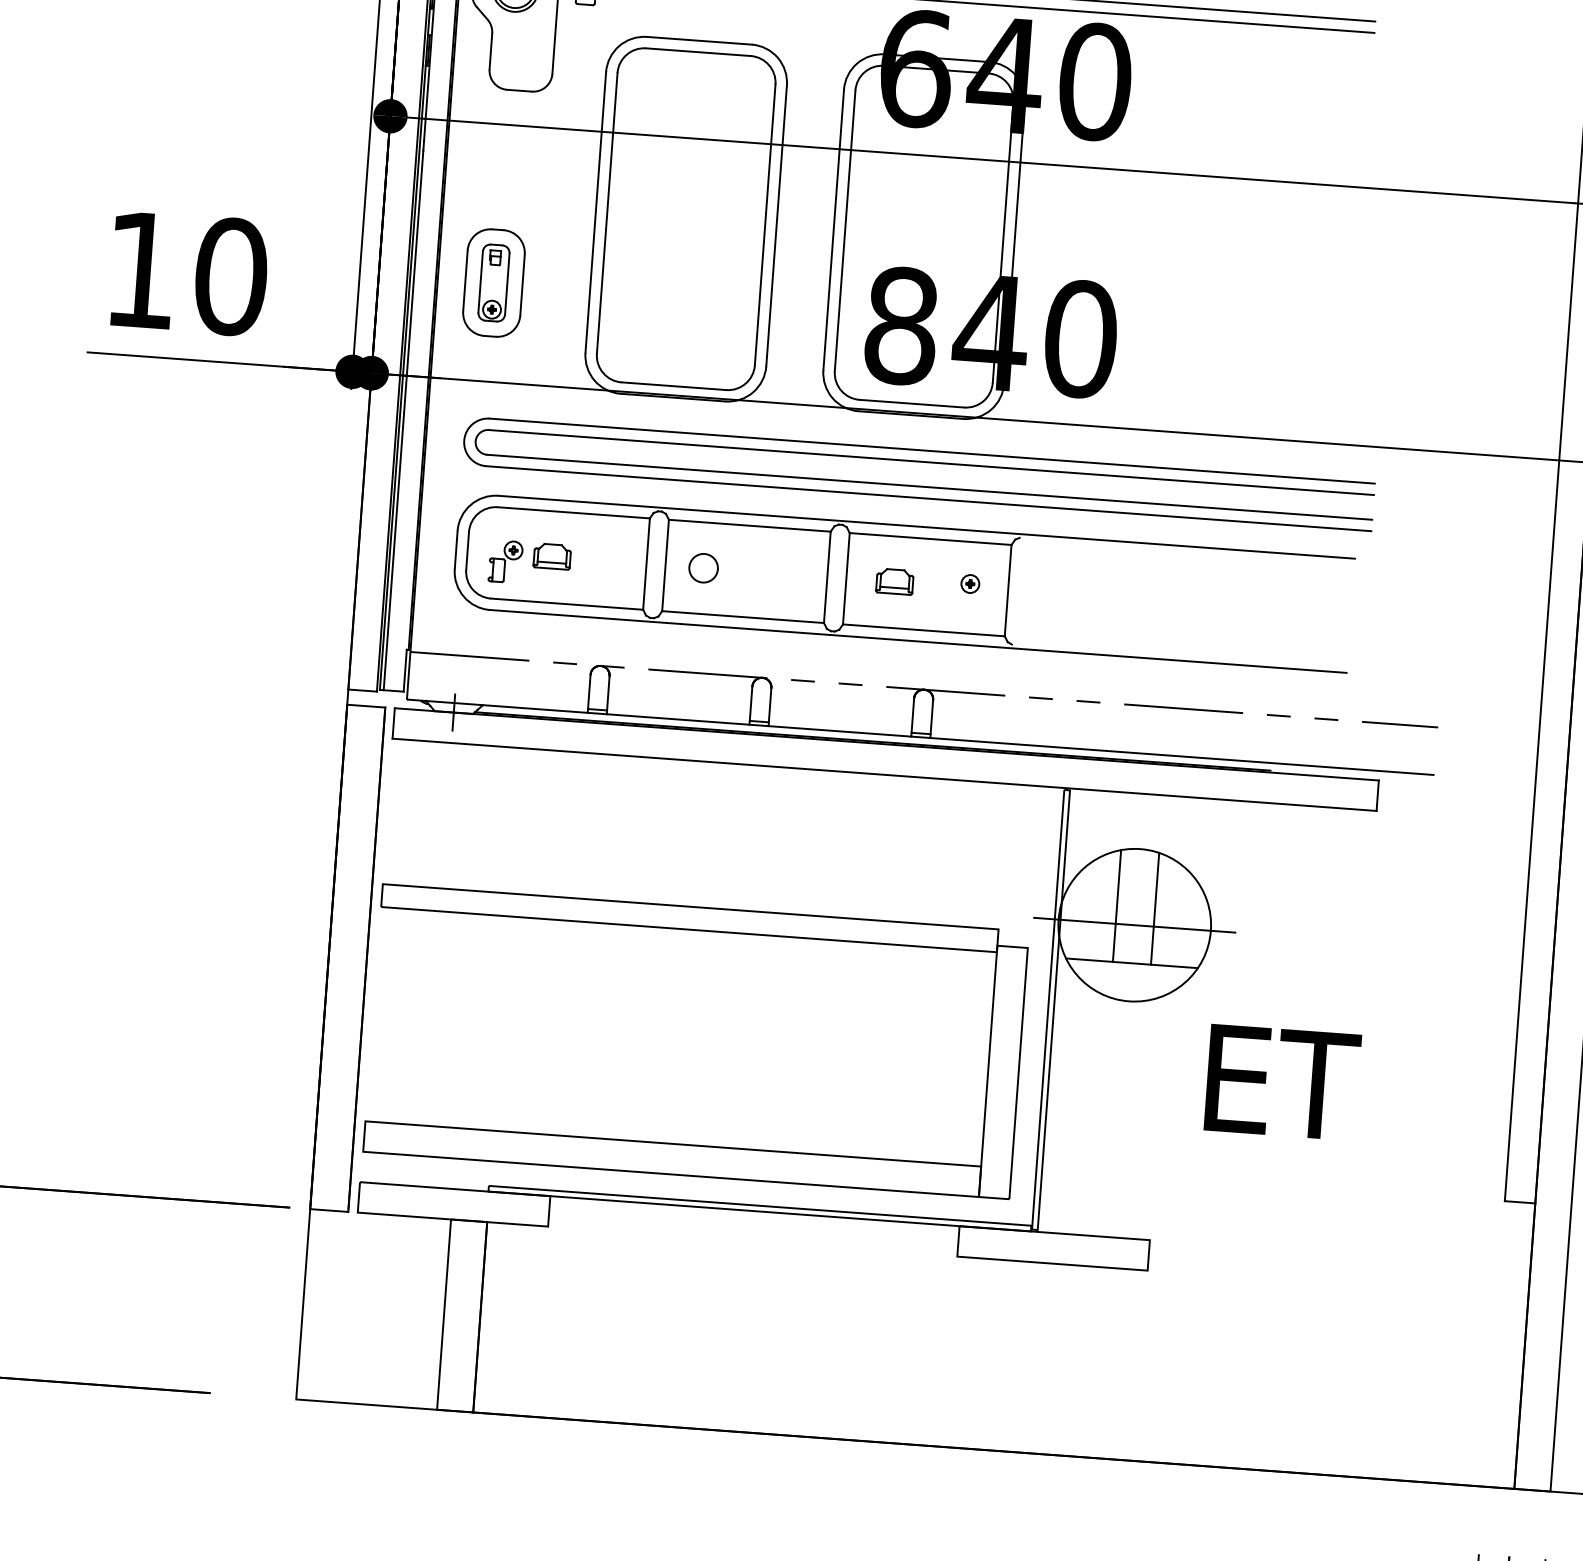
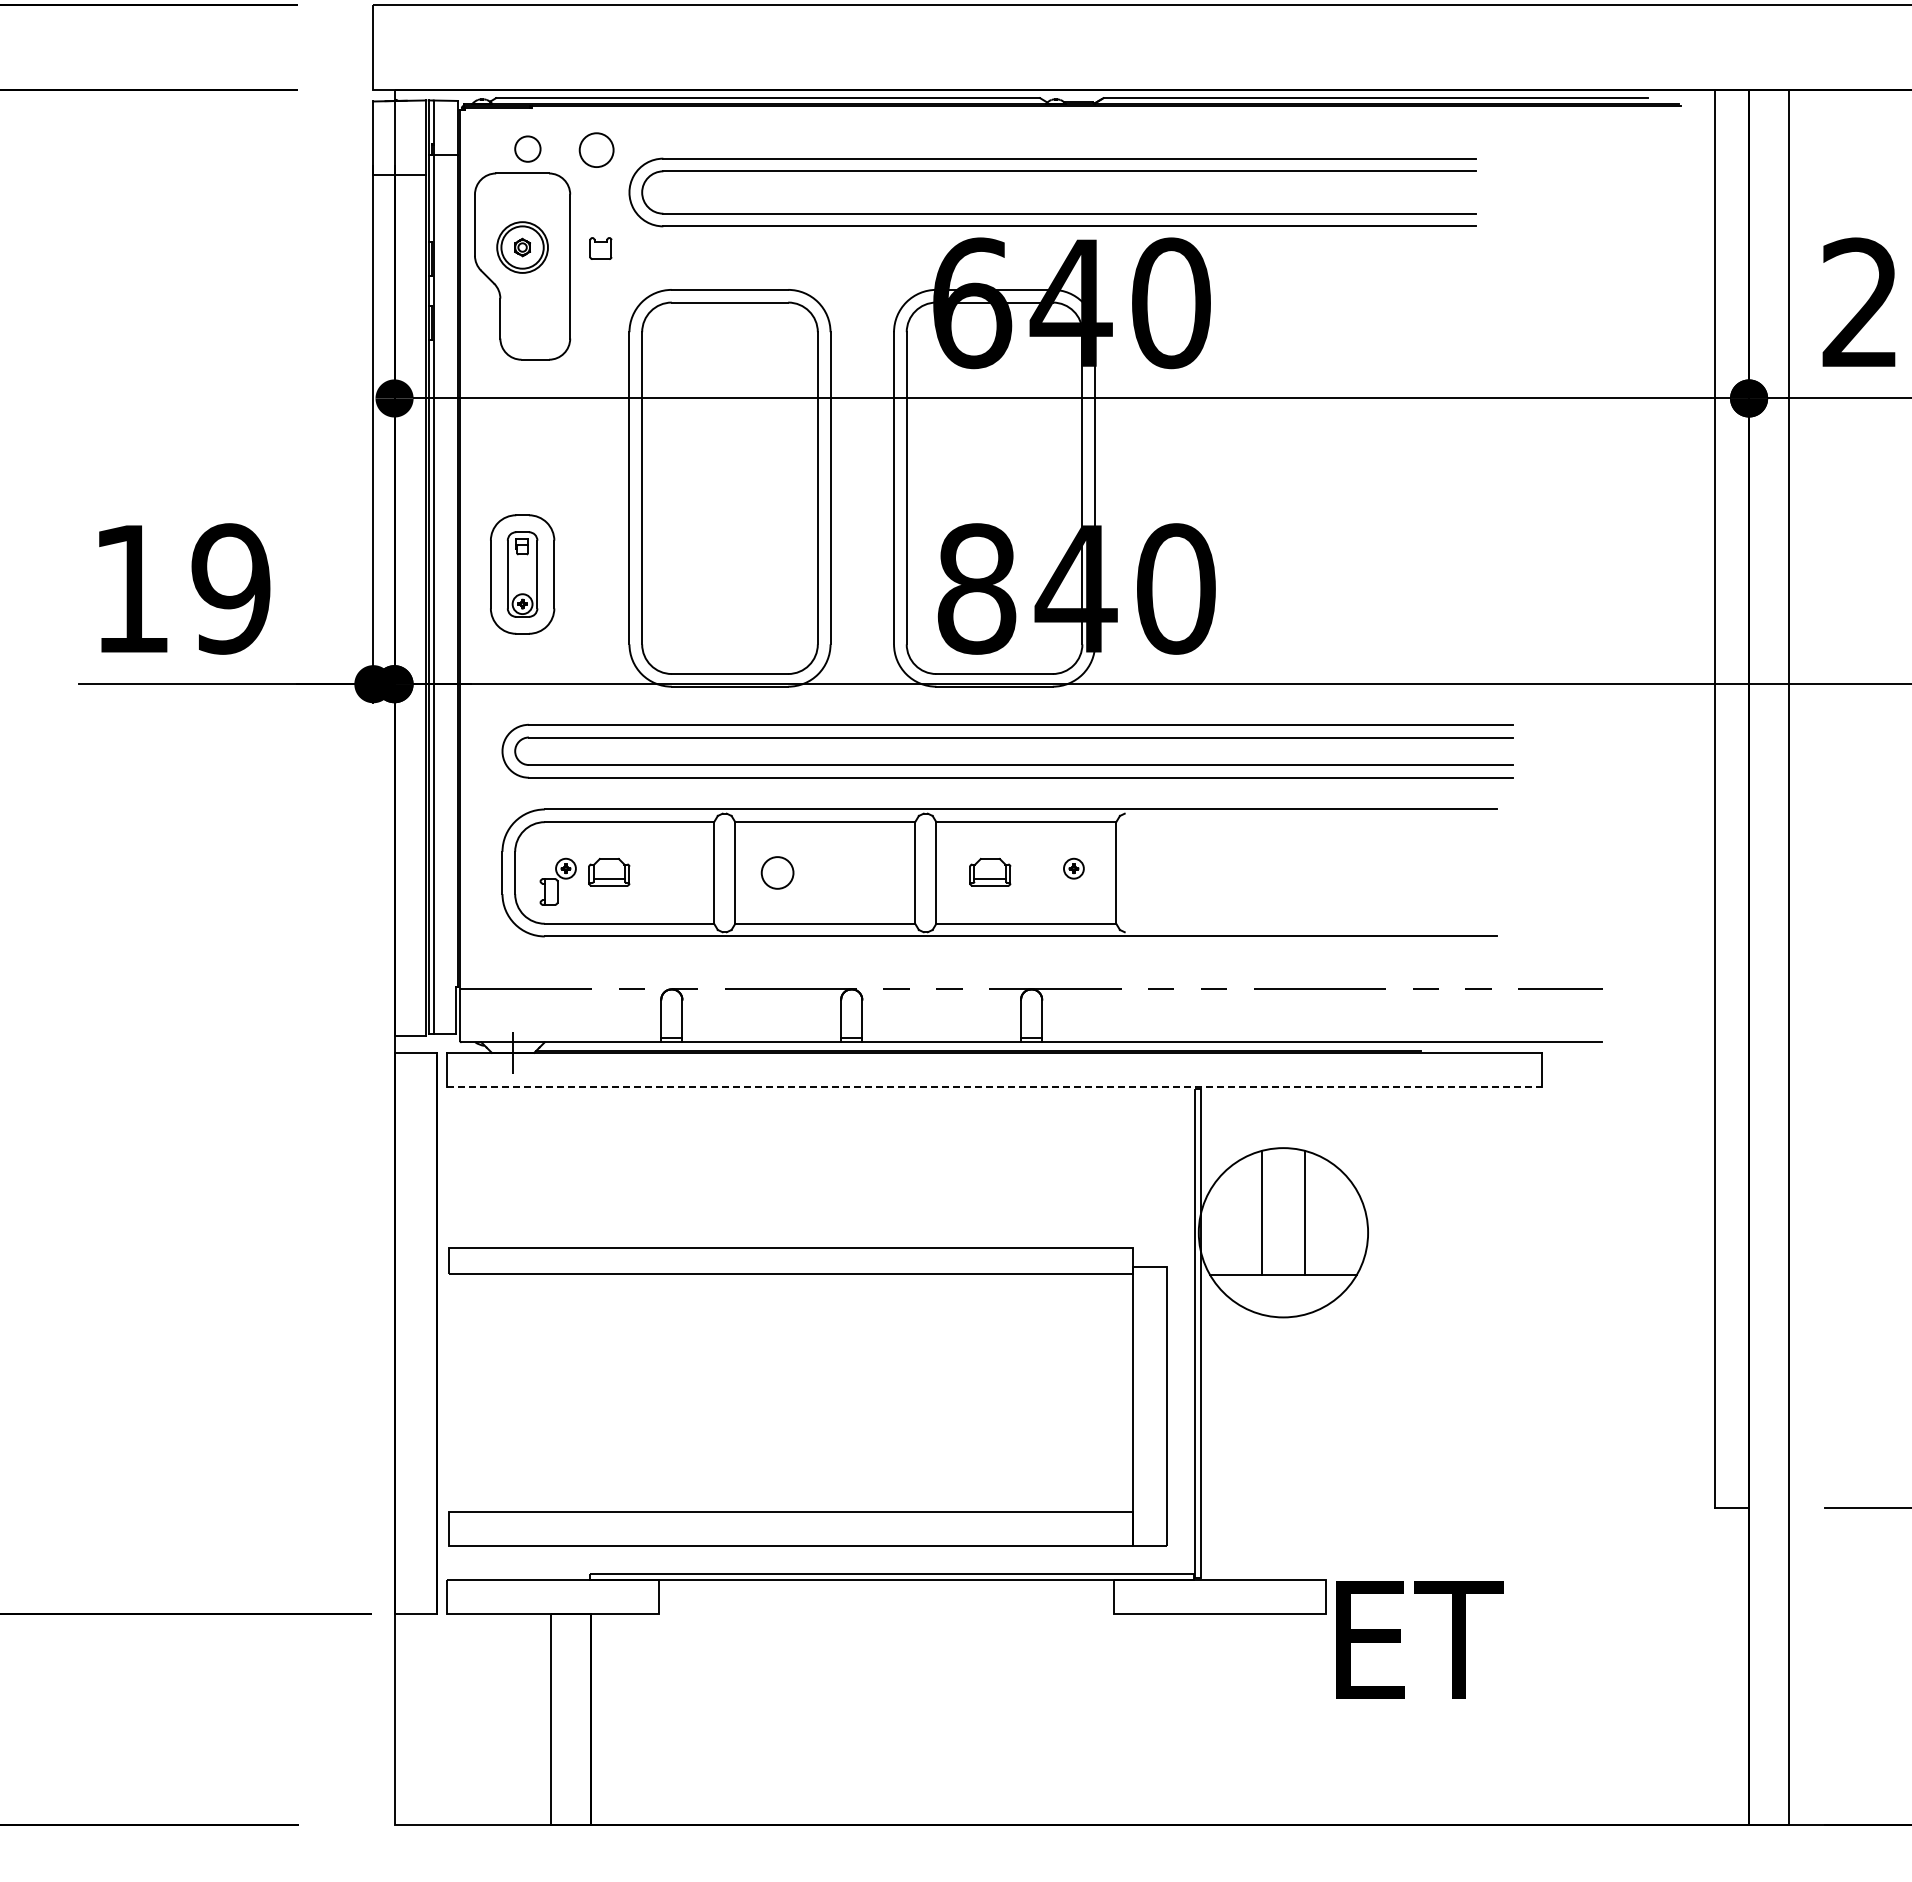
text: (230, 276) -> (230, 588), 10 -> 19
line: (885, 774) -> (995, 1086), solid -> dashed
line: (1134, 925) -> (1283, 1232), removed
text: (1282, 1082) -> (1419, 1639), moved

